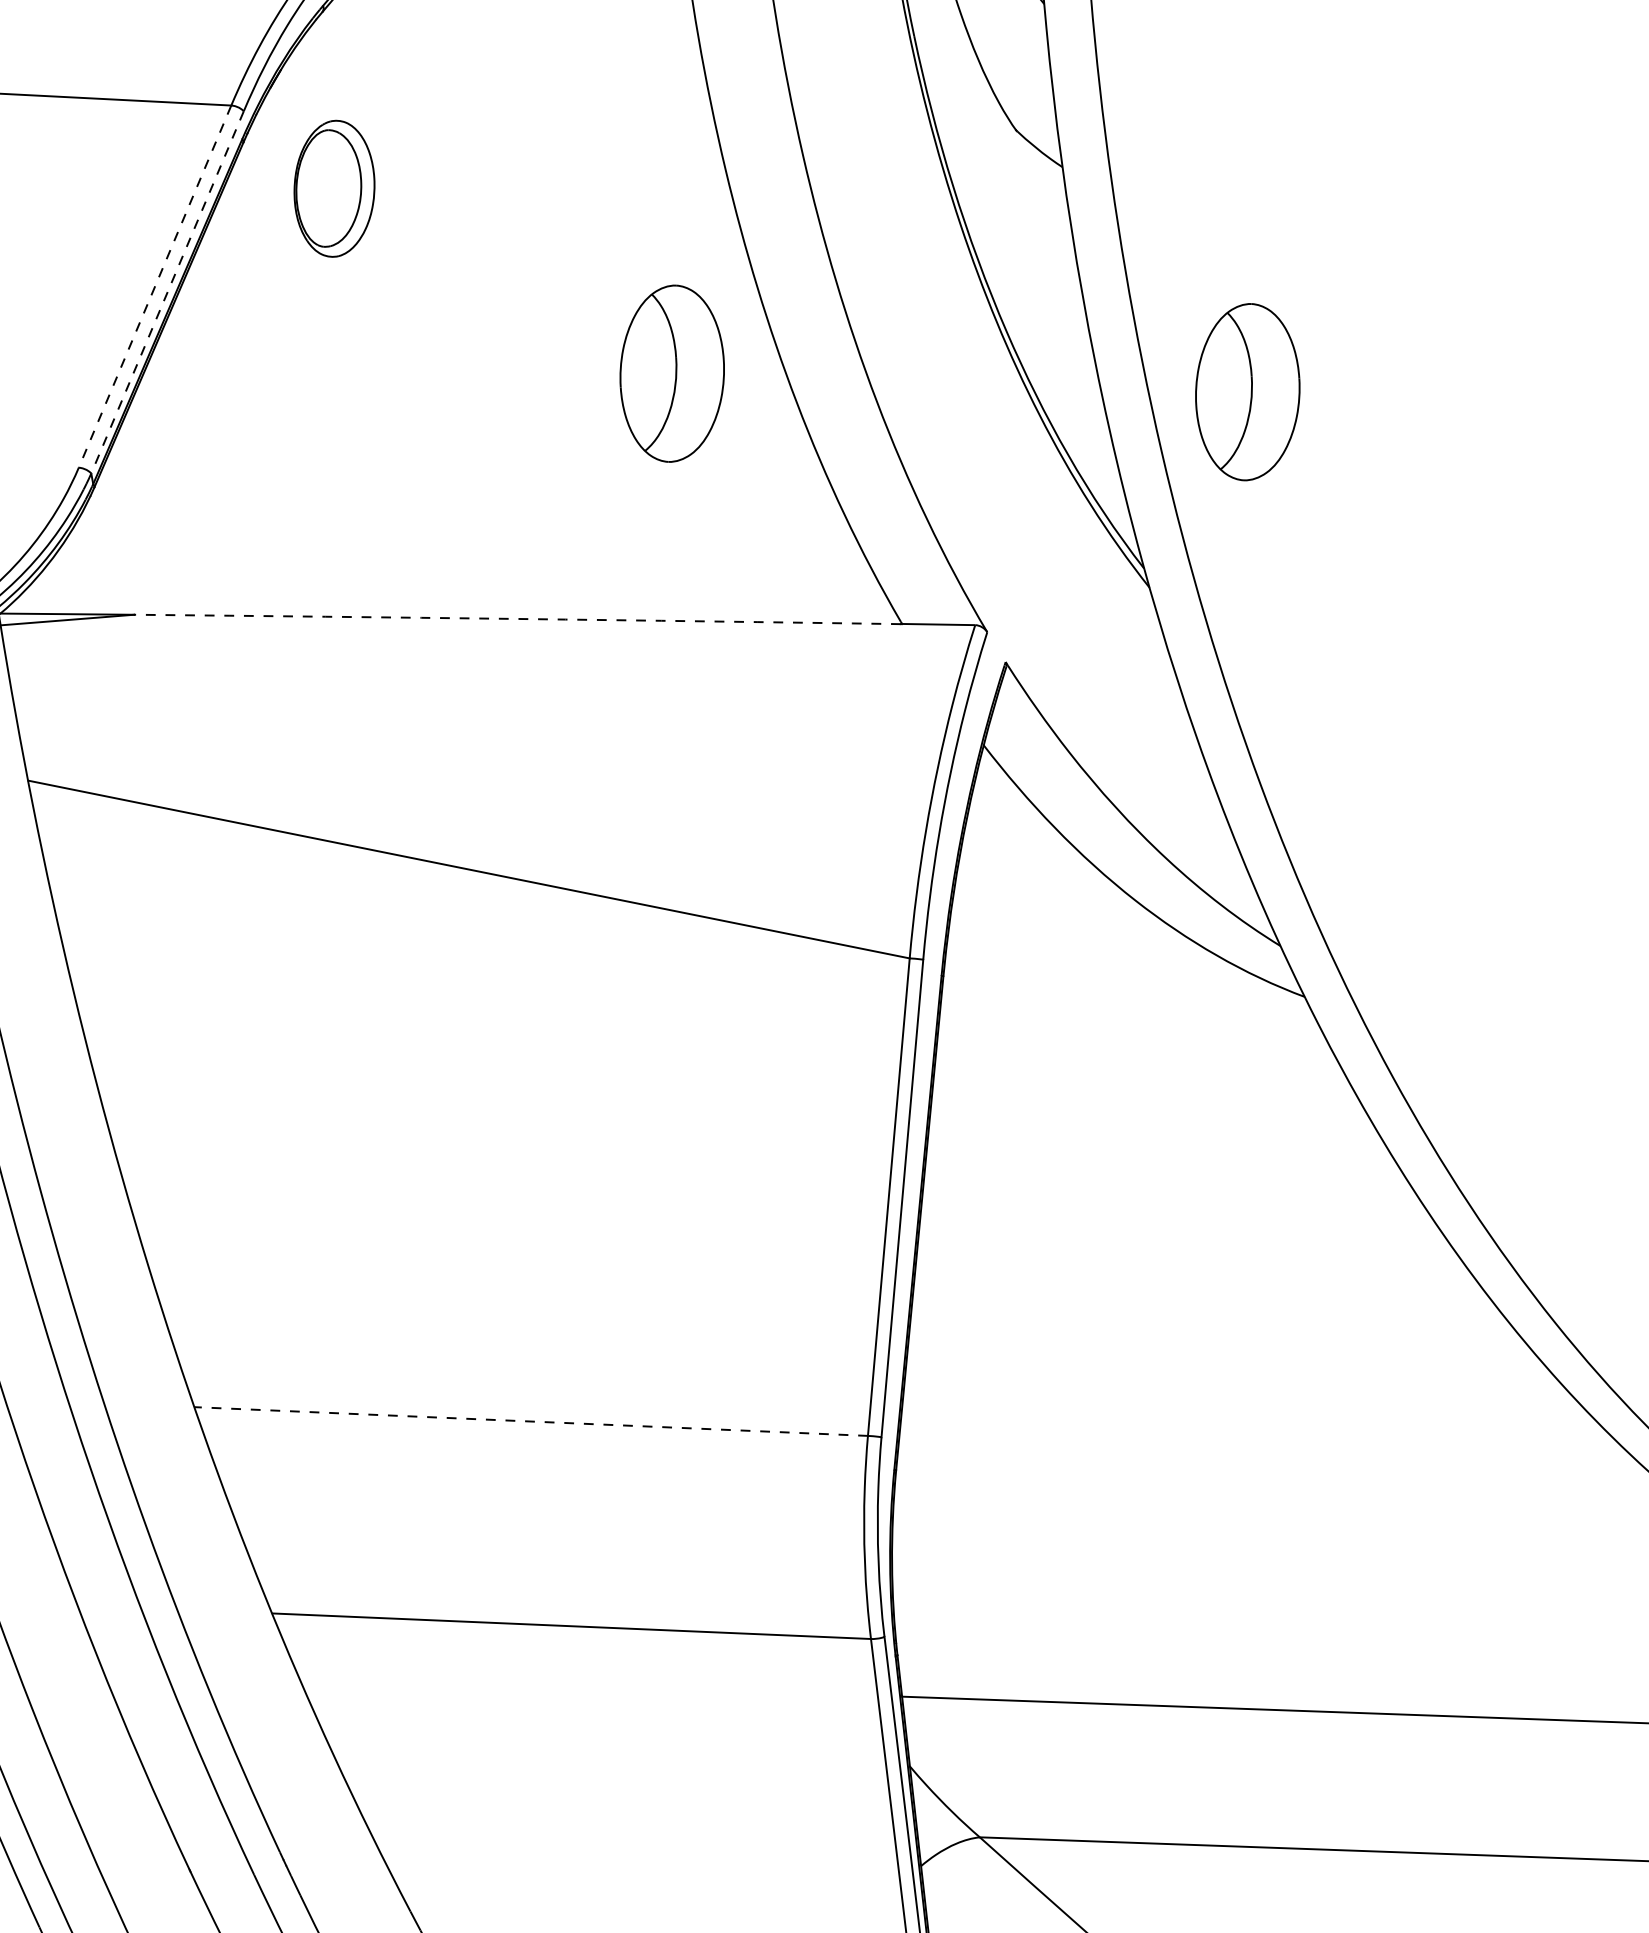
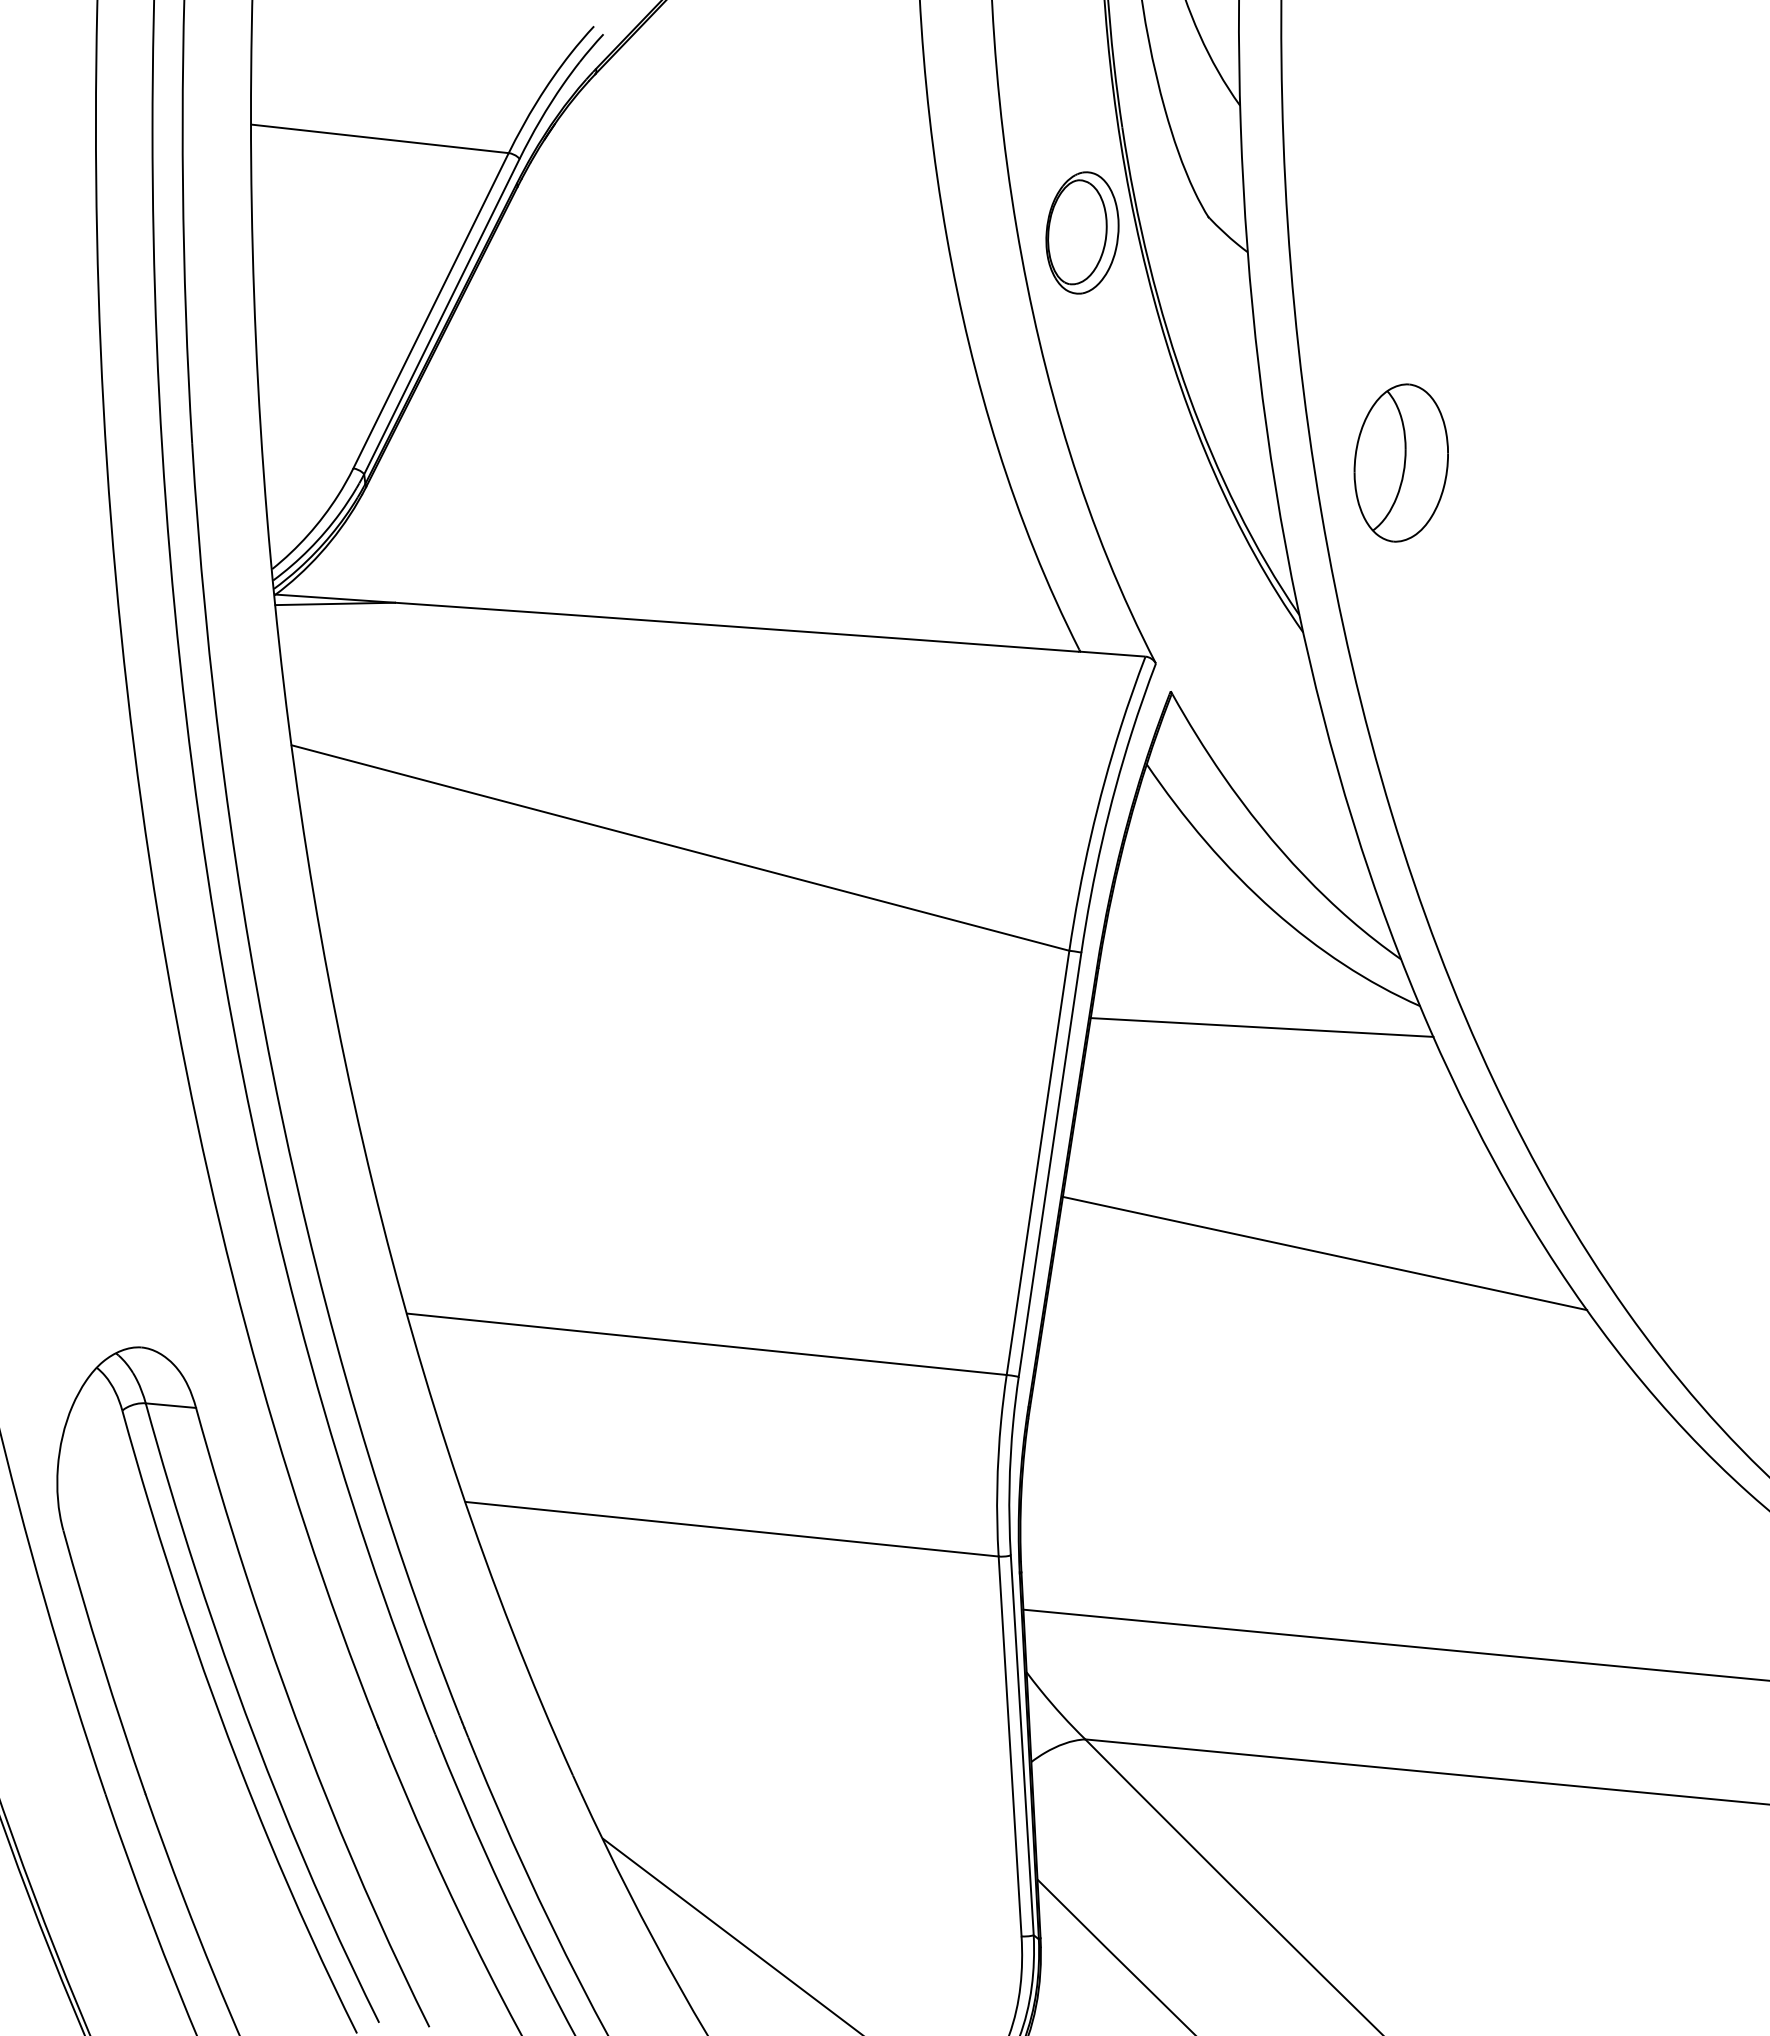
part: (334, 188) -> (1082, 232), moved
line: (155, 286) -> (431, 310), dashed -> solid
line: (167, 292) -> (441, 316), dashed -> solid
part: (671, 373) -> (887, 415), removed
arc: (517, 618) -> (737, 626), dashed -> solid
line: (1129, 1031) -> (1261, 1027), added
line: (1214, 1279) -> (1324, 1253), added
line: (530, 1421) -> (706, 1344), dashed -> solid

